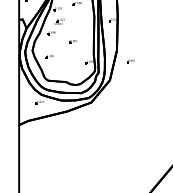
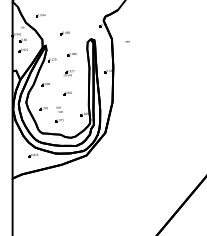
part: (60, 22) -> (69, 73), moved
part: (130, 61) -> (126, 113), removed
part: (65, 62) -> (59, 114), added

